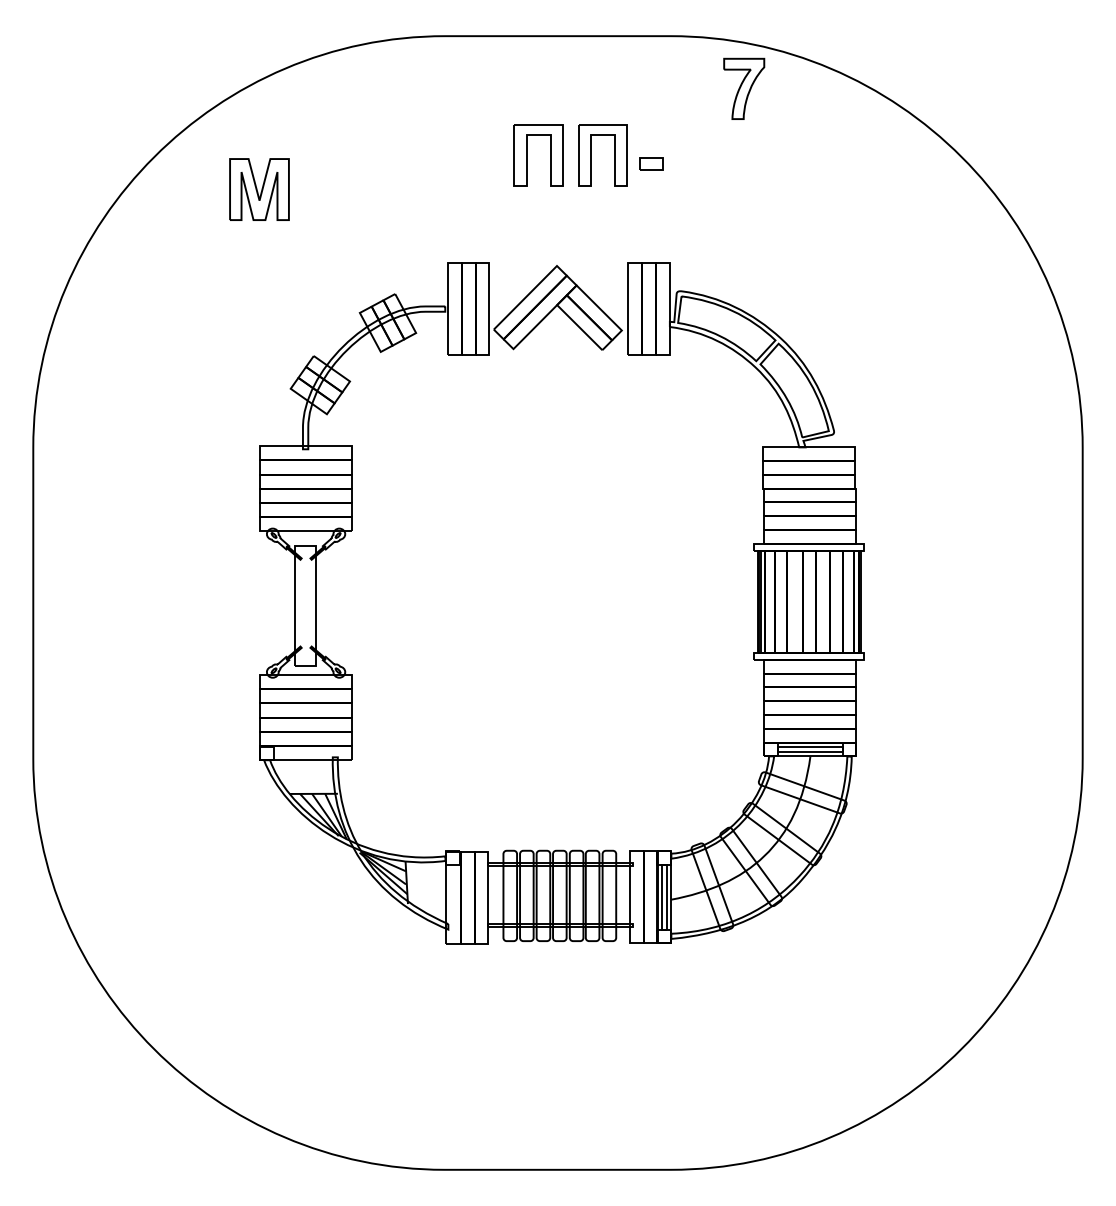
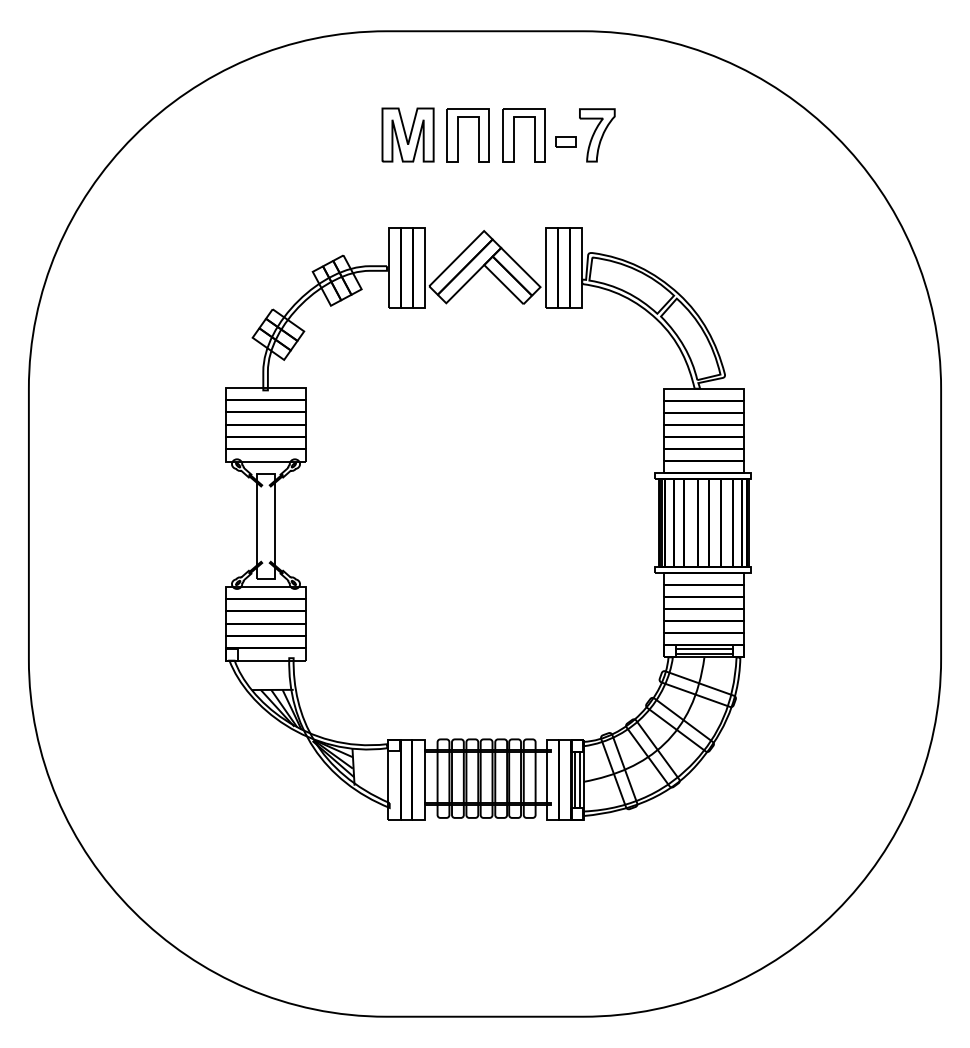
part: (744, 88) -> (597, 134), moved
part: (259, 189) -> (408, 134), moved

